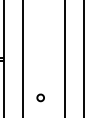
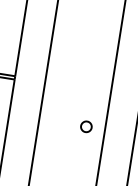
part: (40, 97) -> (86, 126), moved

